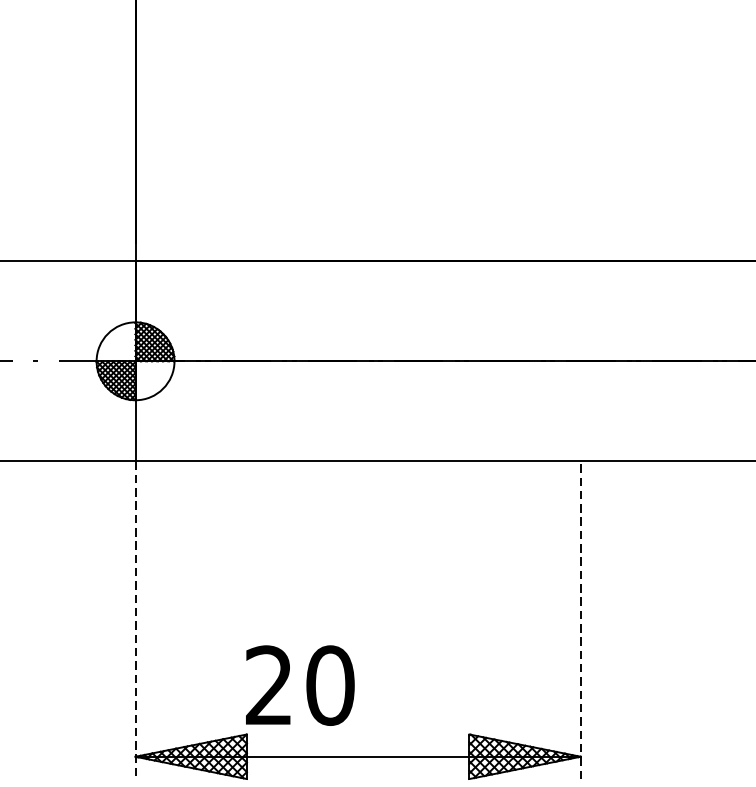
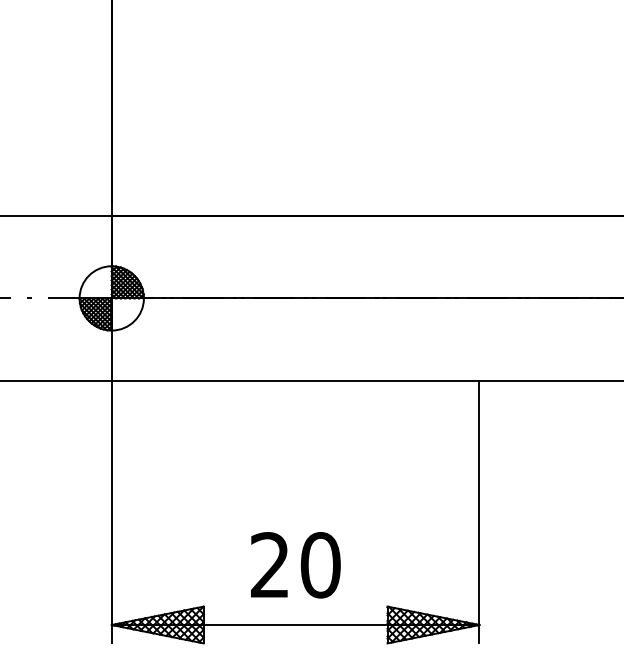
line: (580, 619) -> (479, 511), dashed -> solid
line: (135, 620) -> (111, 512), dashed -> solid
text: (299, 685) -> (295, 565), moved

